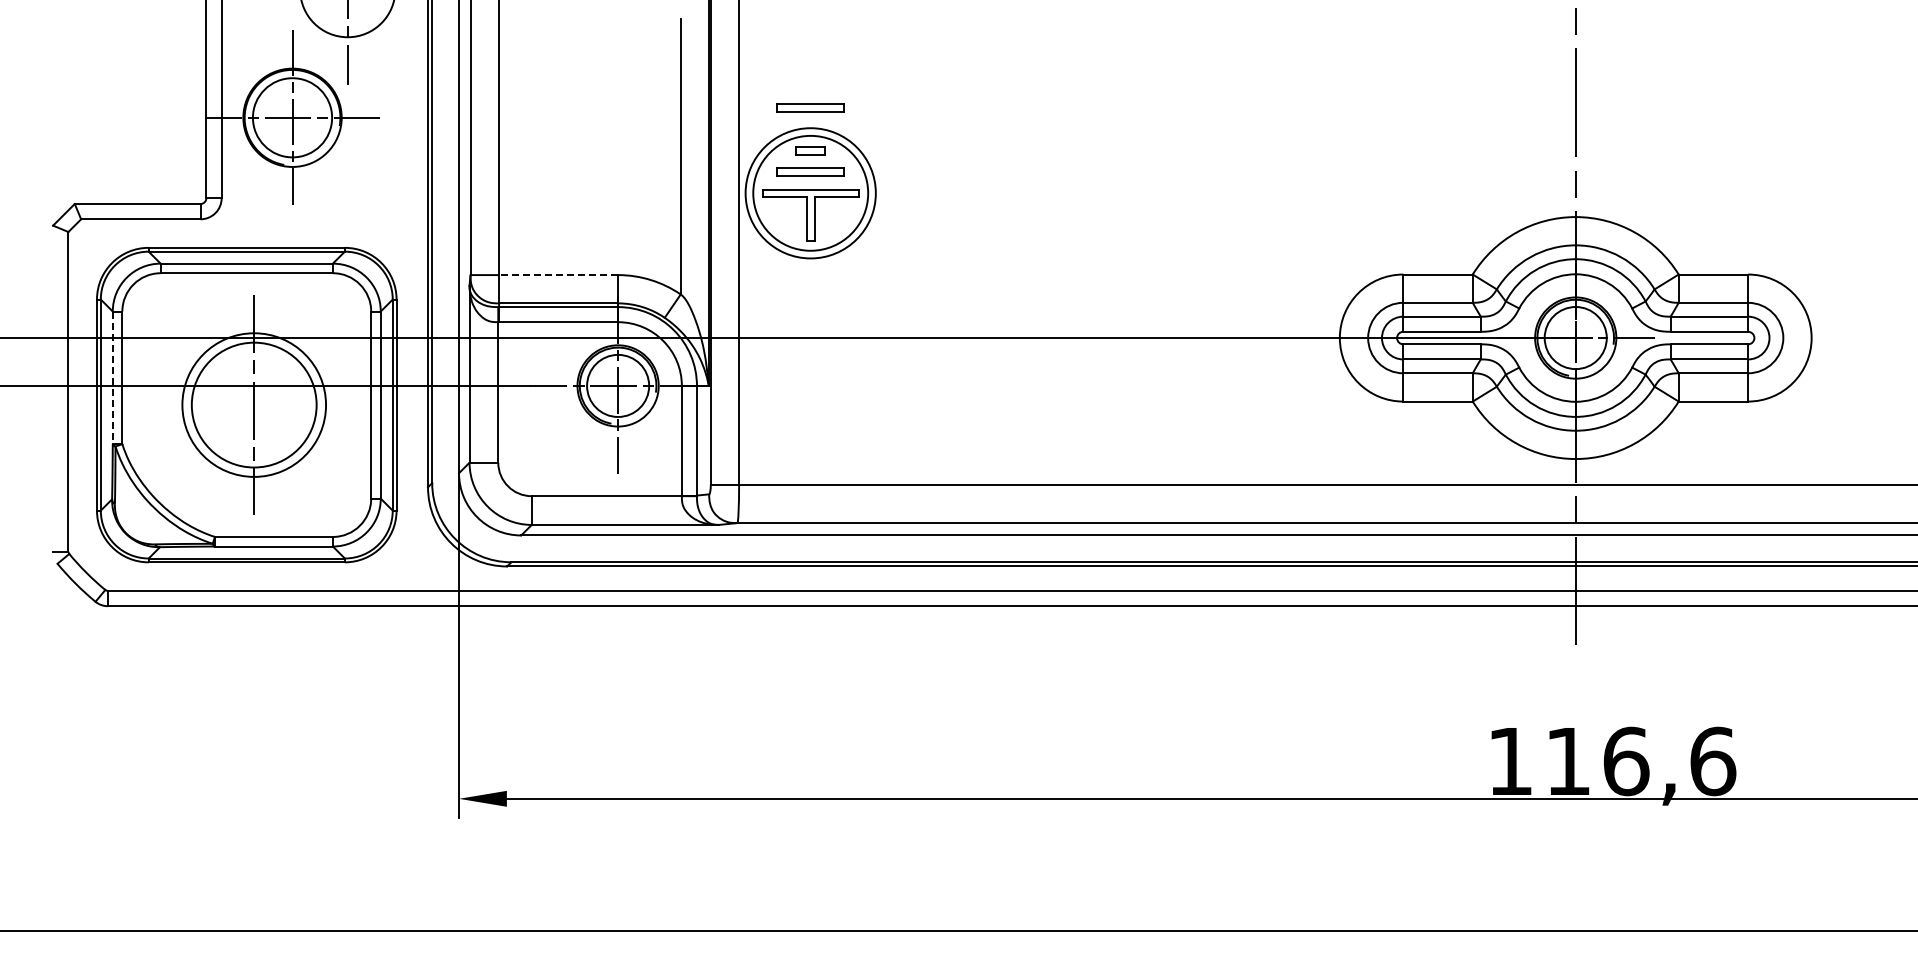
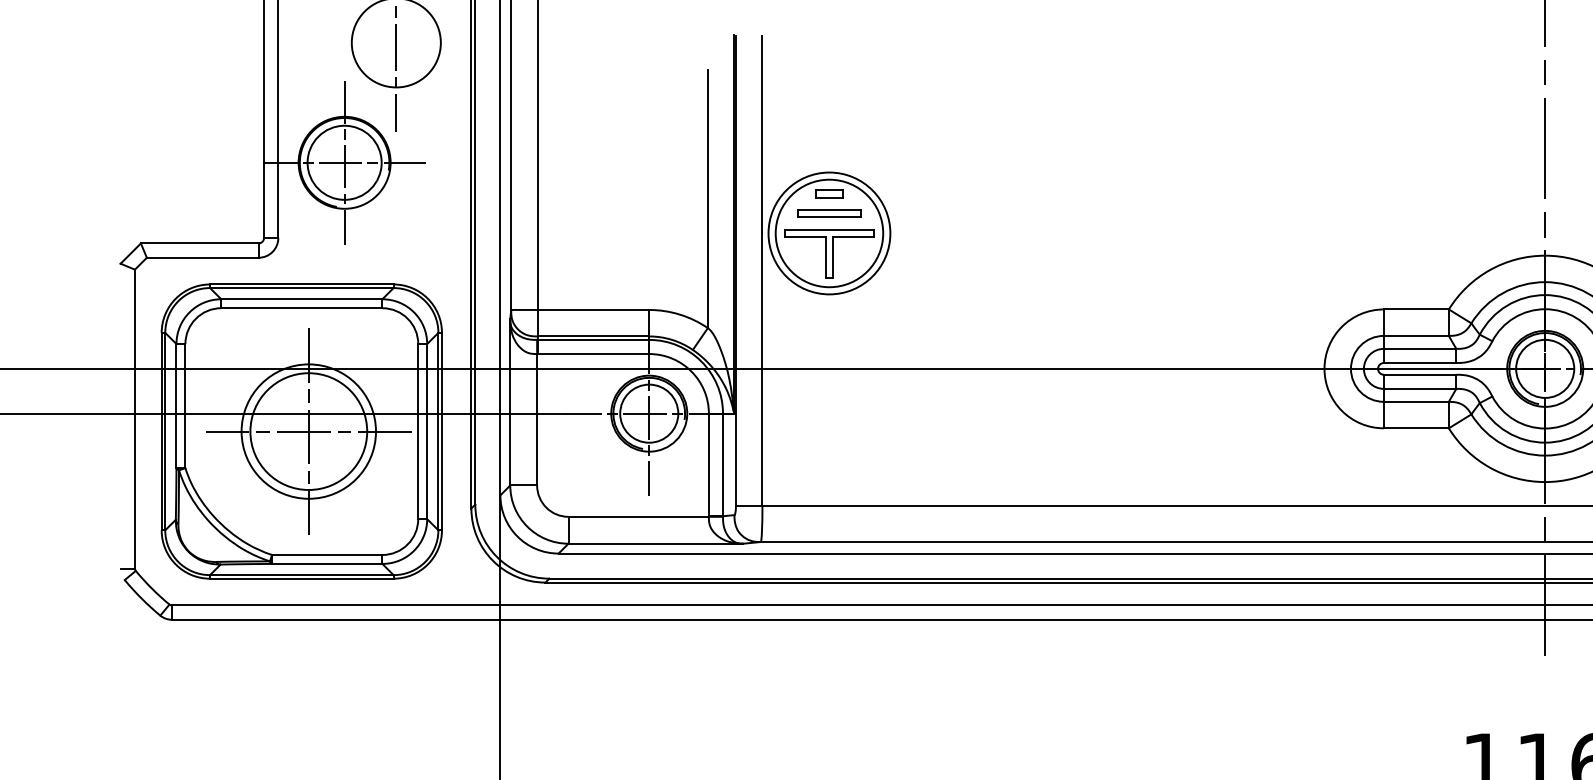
part: (810, 107) -> (829, 153), removed
line: (558, 275) -> (593, 310), dashed -> solid
line: (112, 378) -> (176, 406), dashed -> solid
line: (253, 405) -> (308, 431), added

